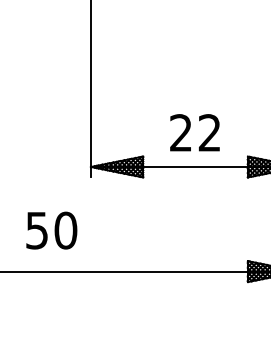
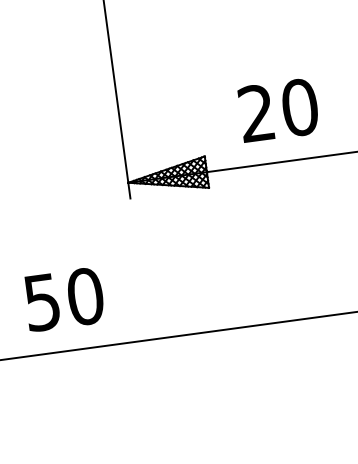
text: (209, 132) -> (299, 106), 22 -> 20
text: (51, 230) -> (63, 299), moved

